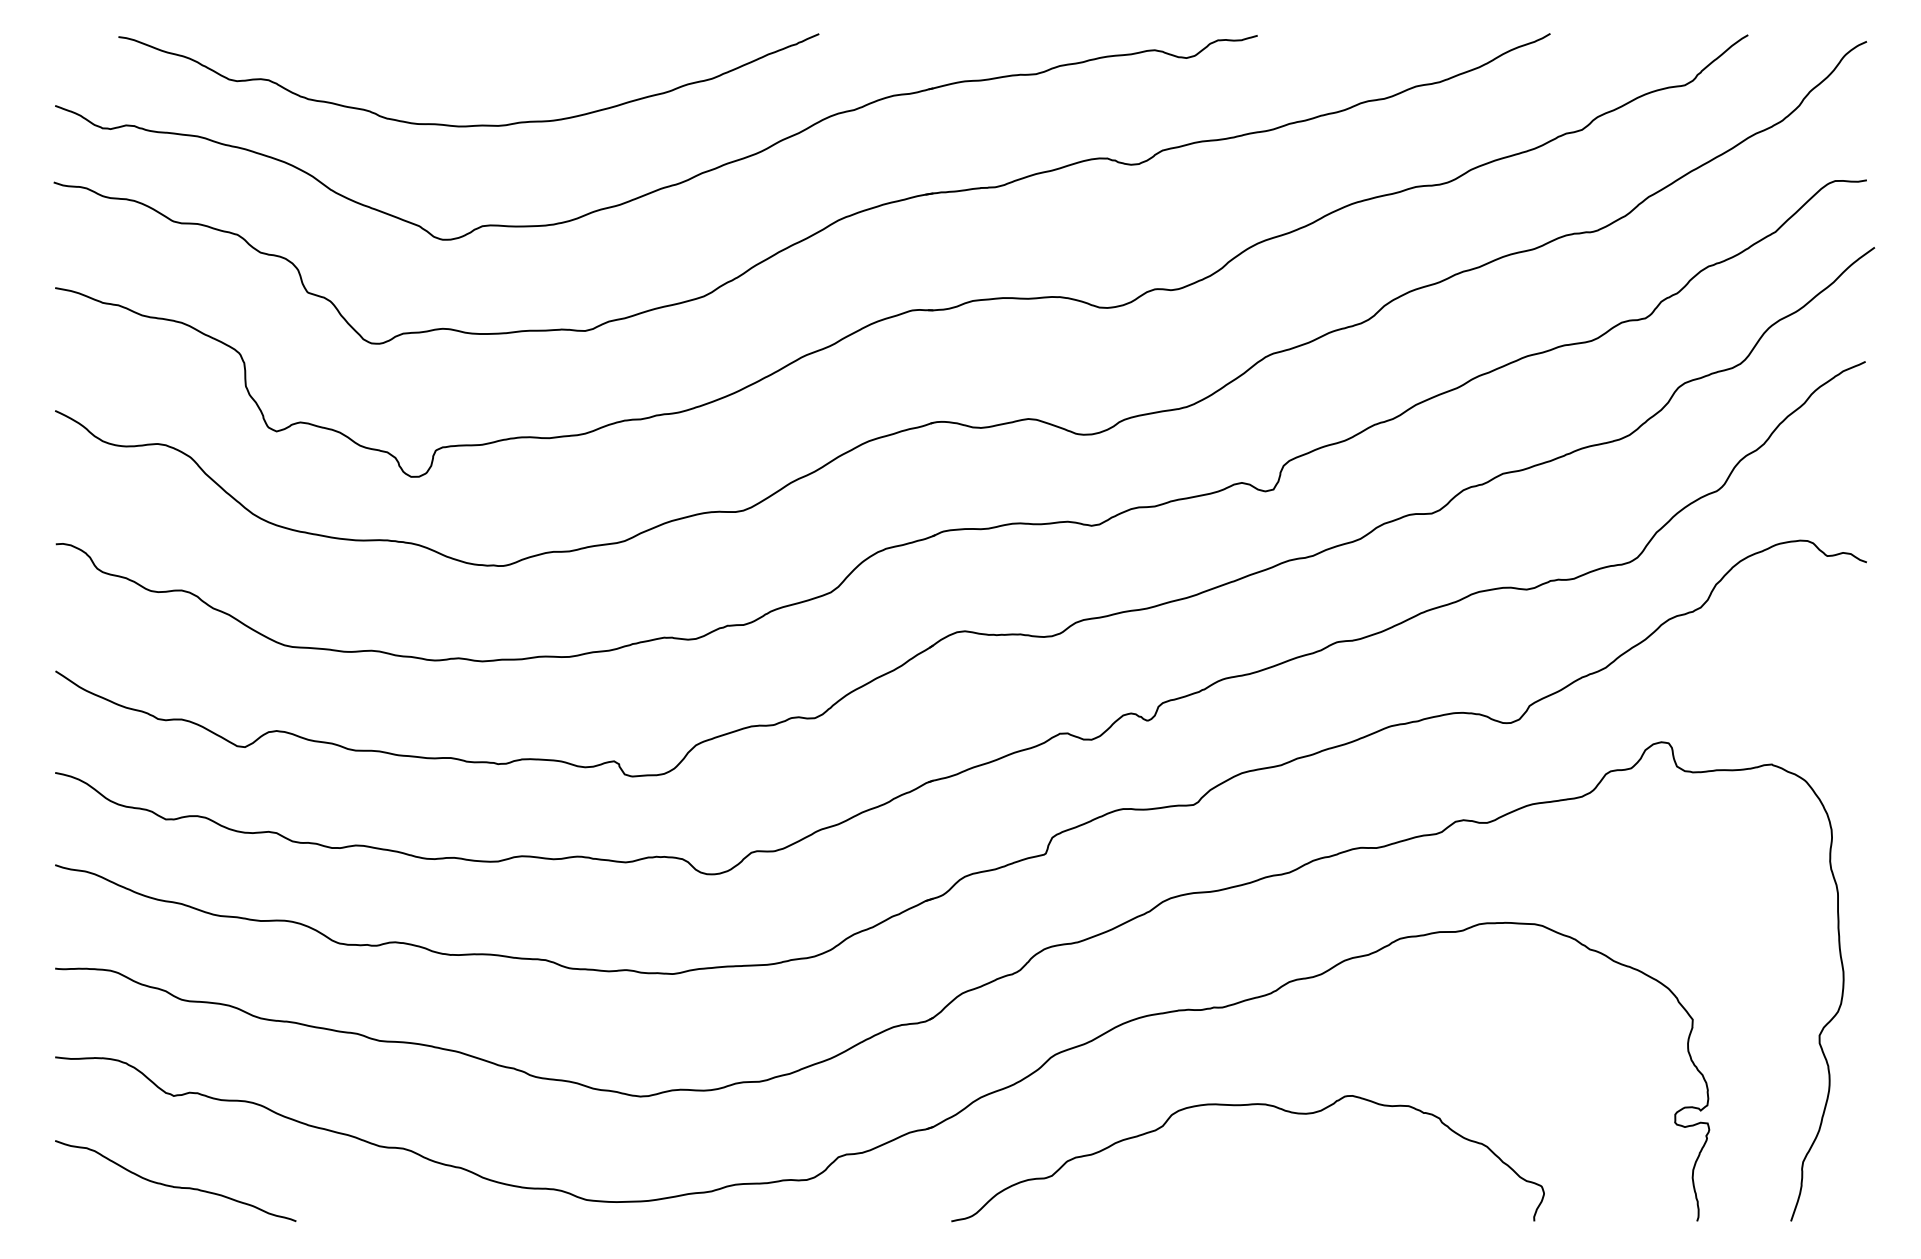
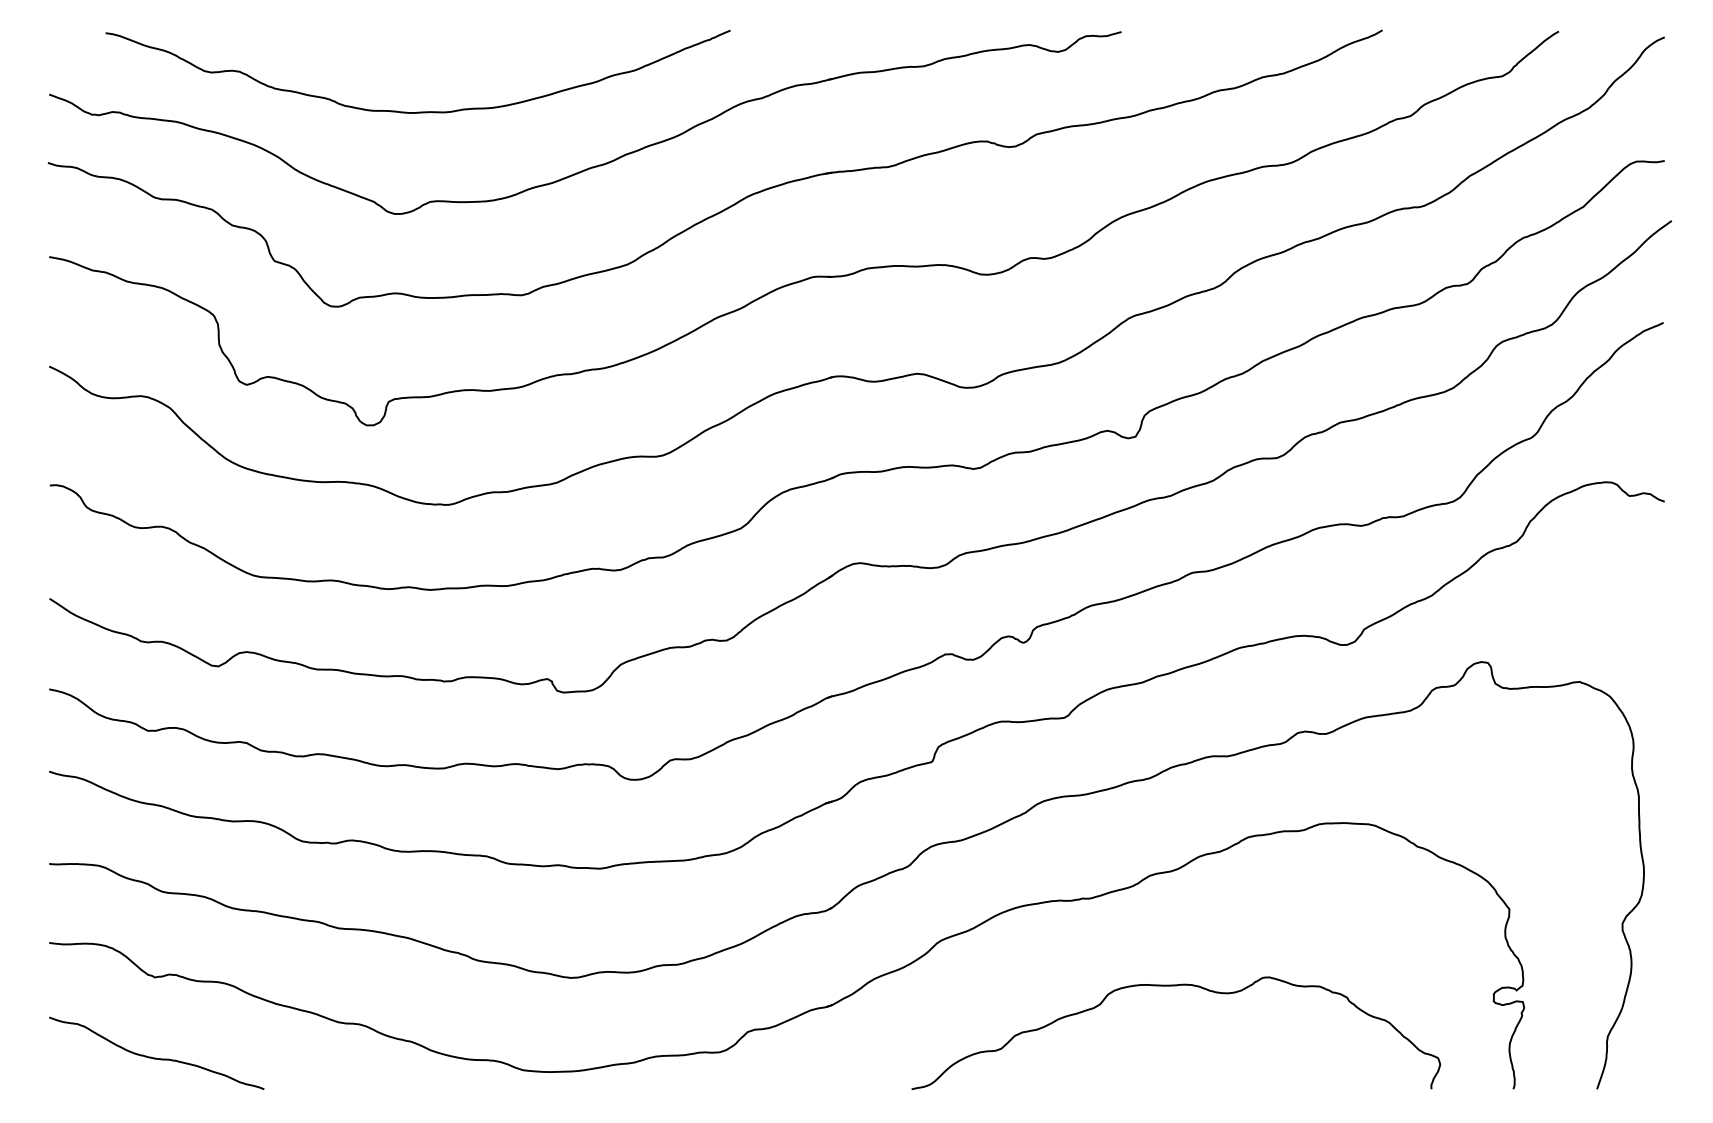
curve: (1240, 1106) -> (1169, 986), moved

